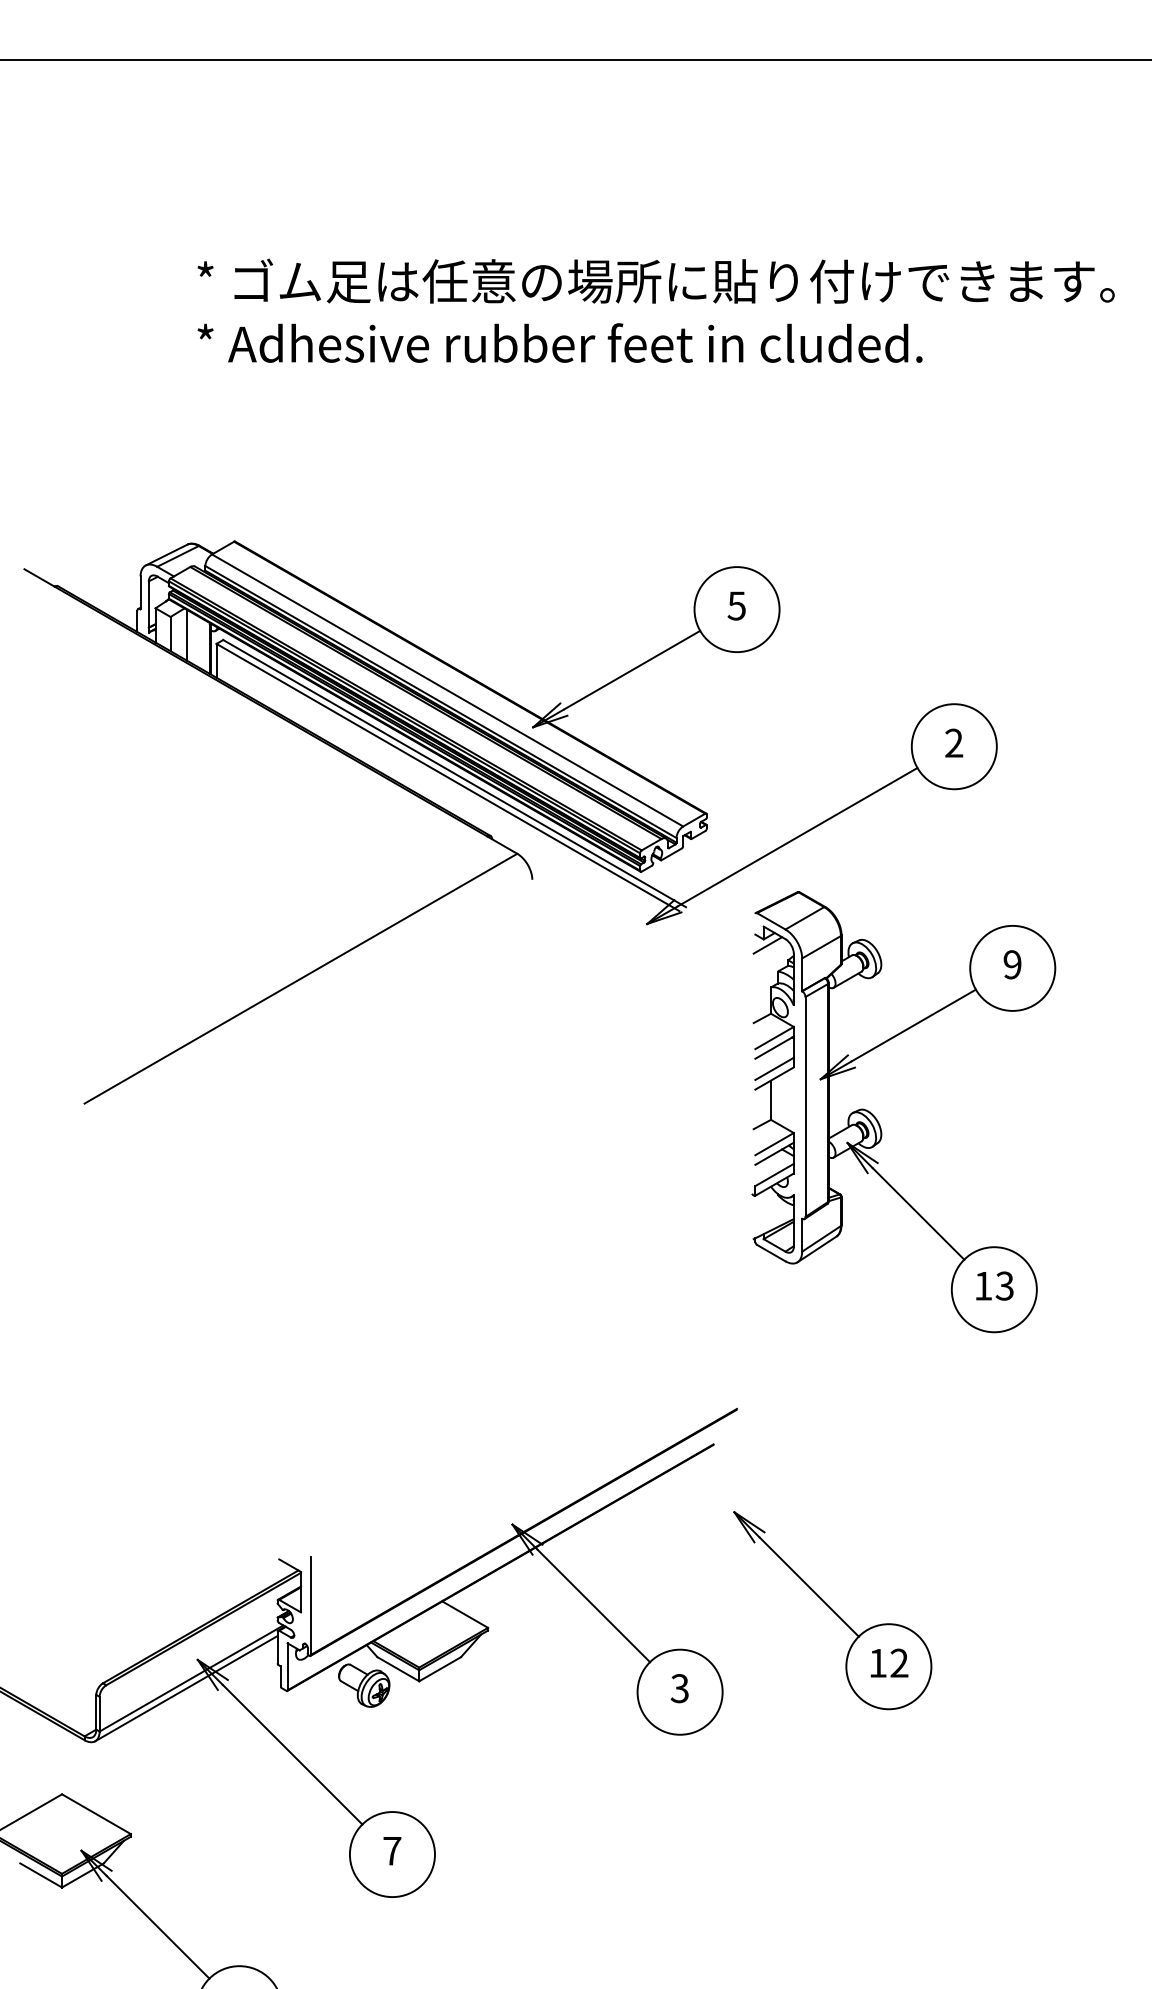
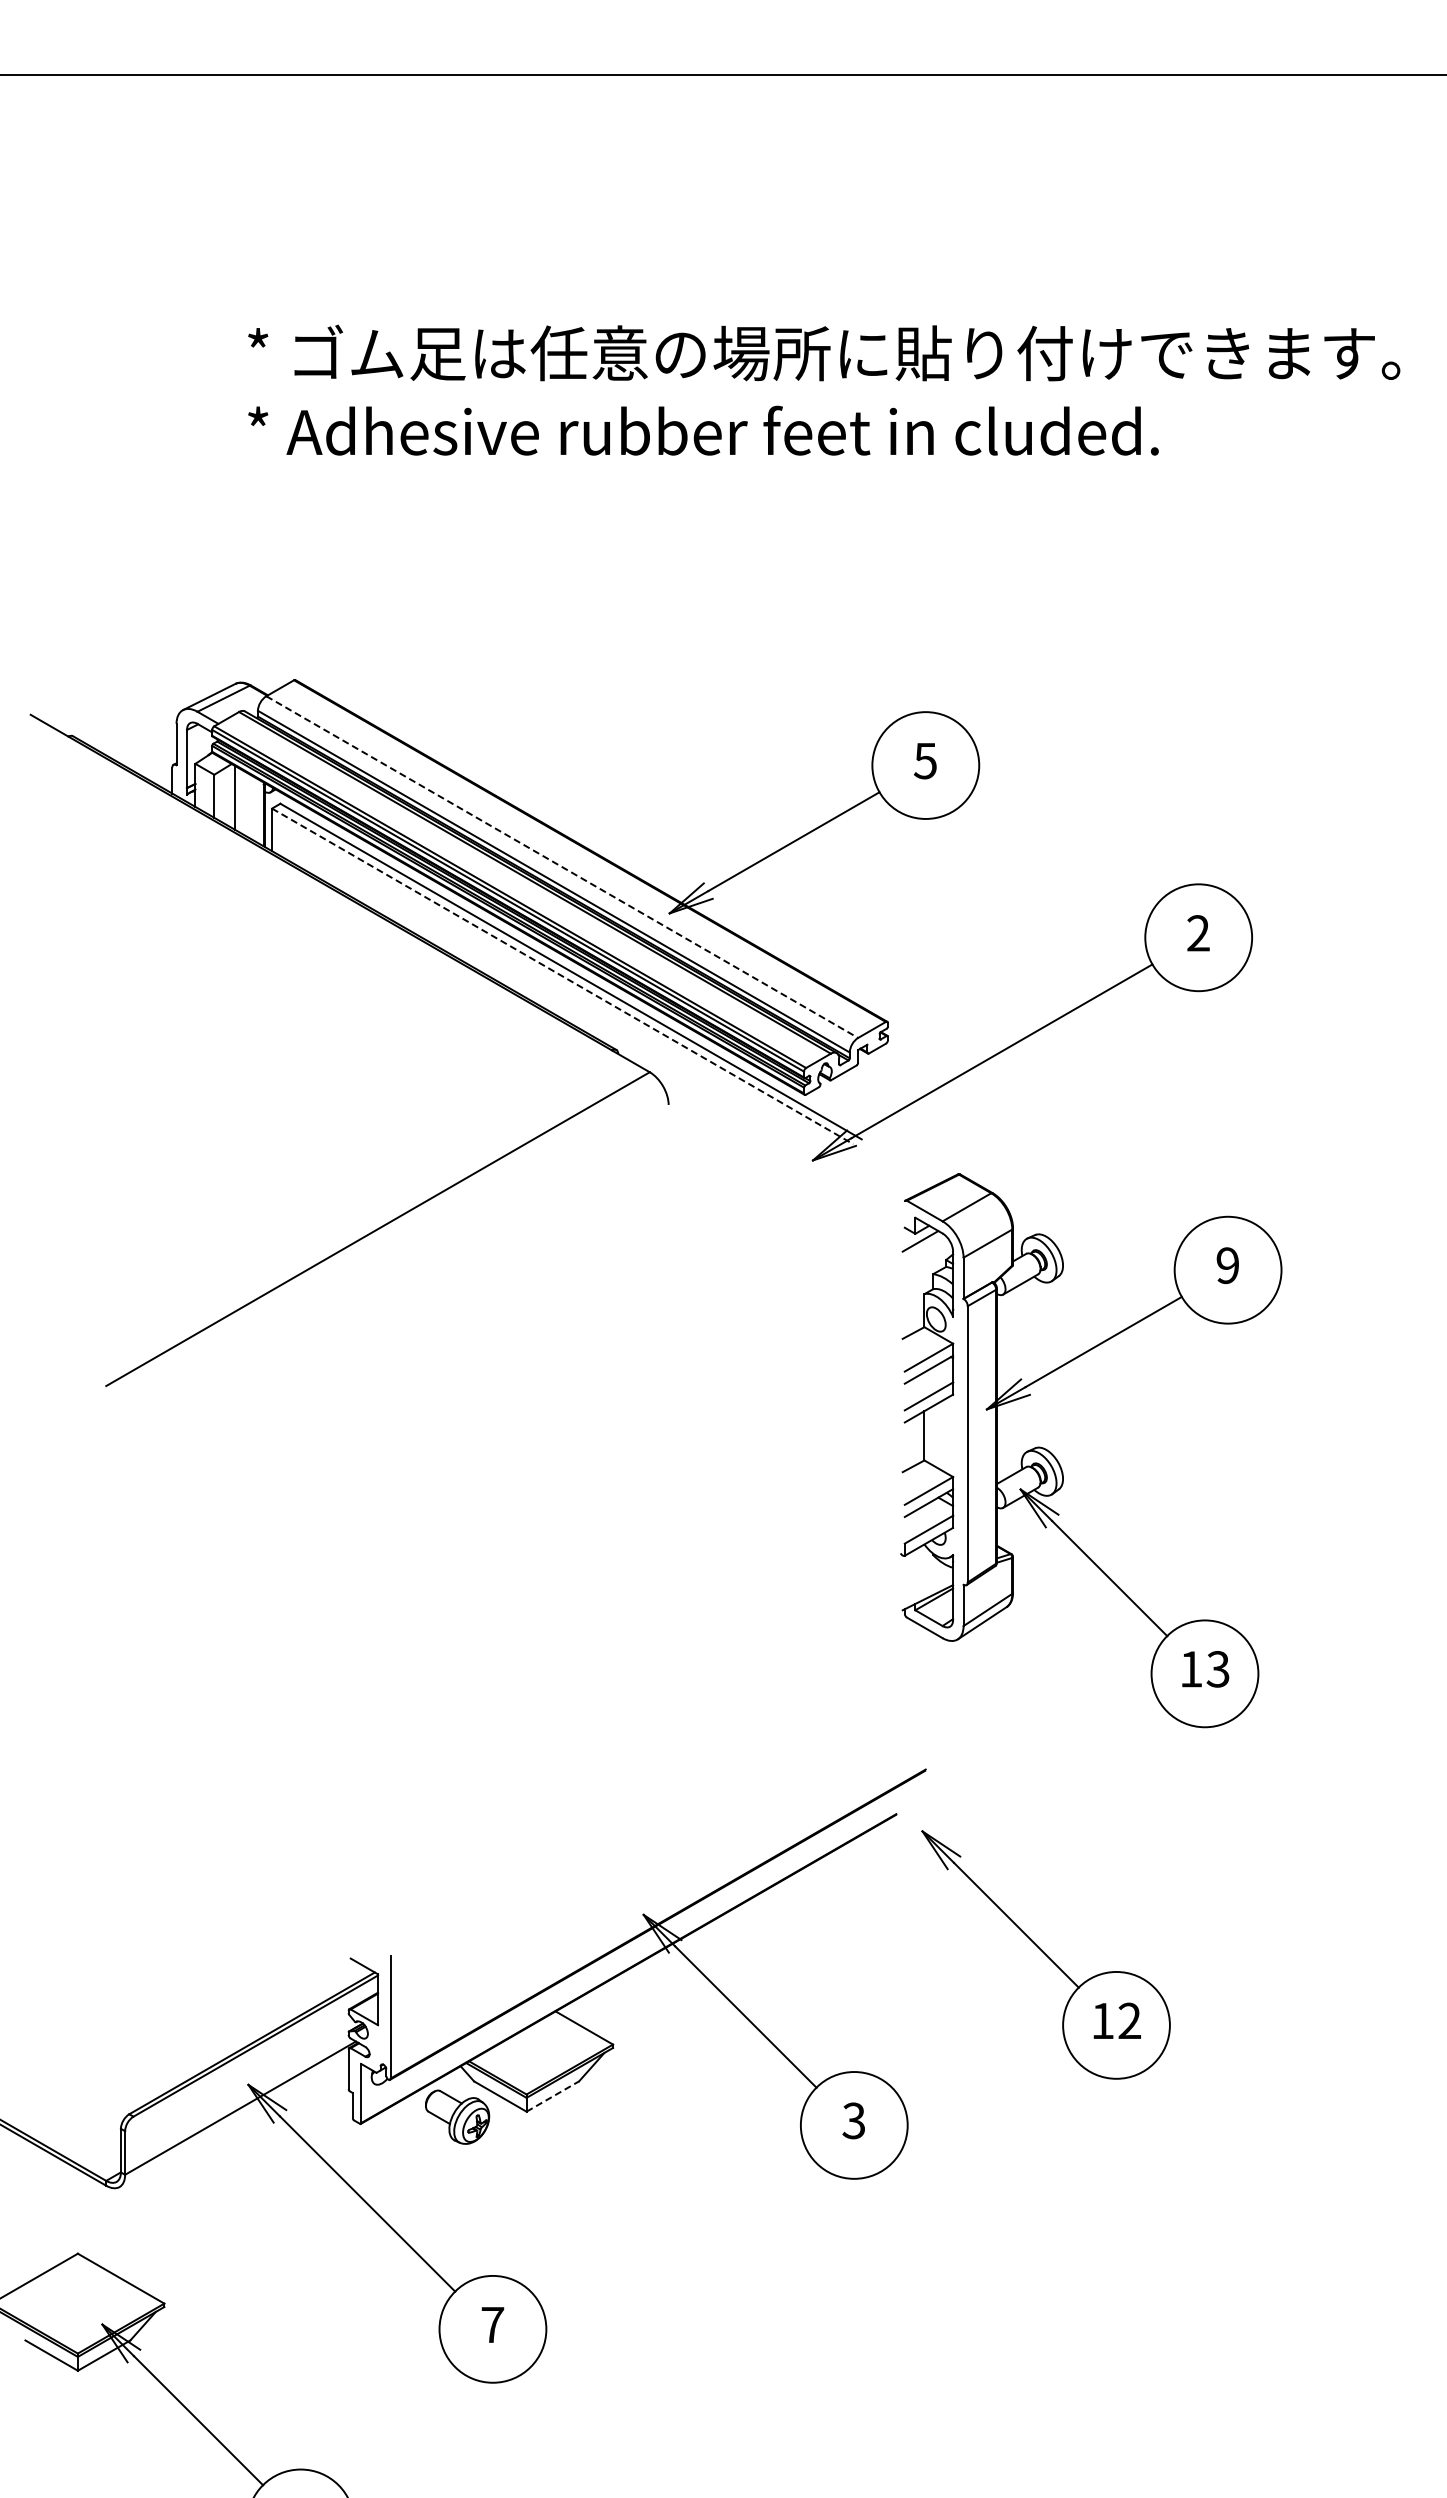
line: (447, 690) -> (562, 867), solid -> dashed
line: (447, 777) -> (562, 976), solid -> dashed
part: (880, 1124) -> (1061, 1466), moved
part: (832, 1610) -> (1045, 1954), moved
line: (440, 1669) -> (553, 2096), solid -> dashed
line: (185, 1688) -> (233, 2120), removed

